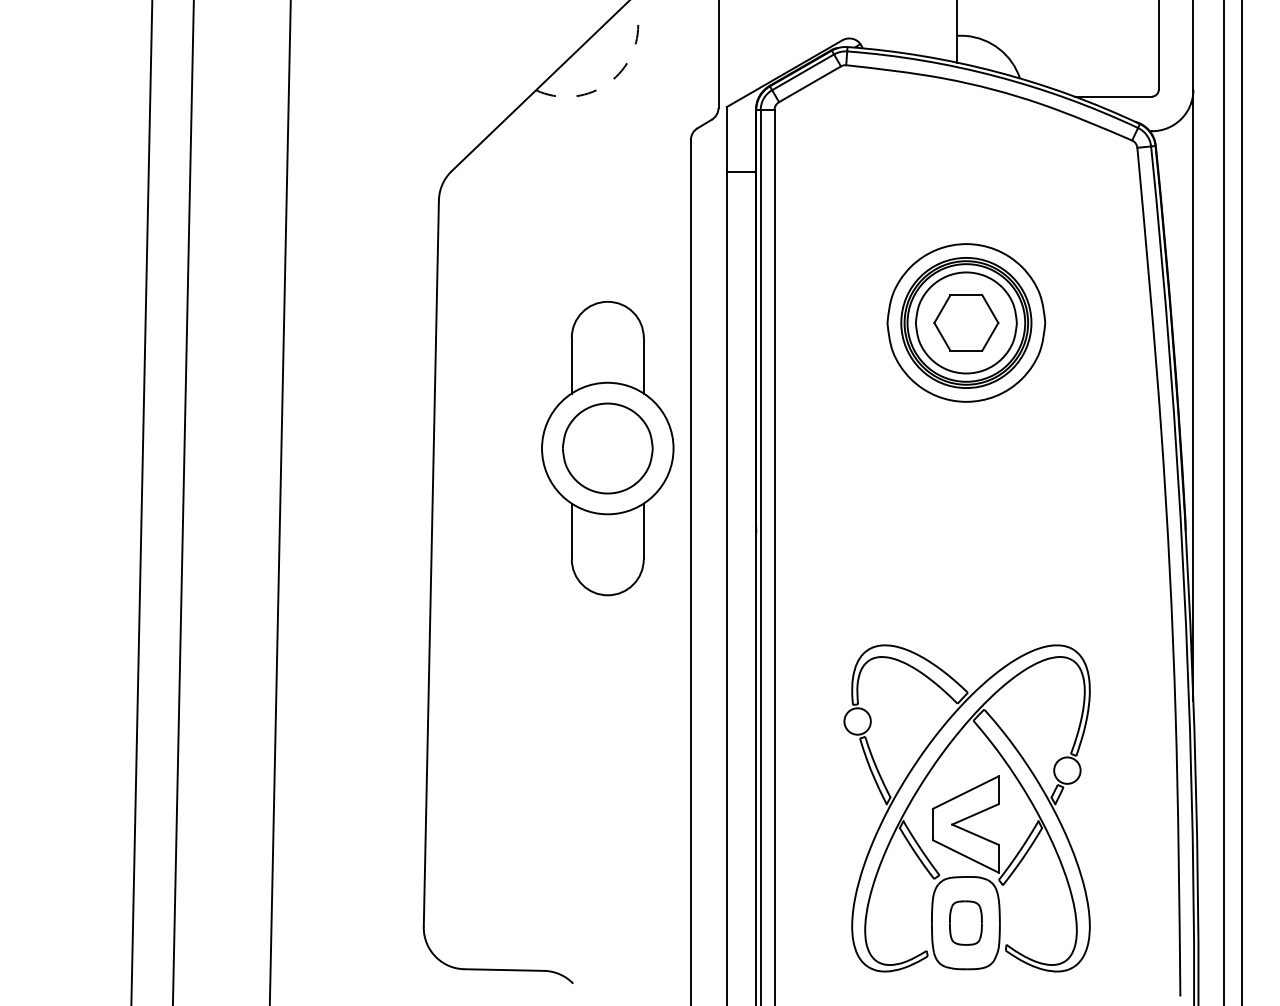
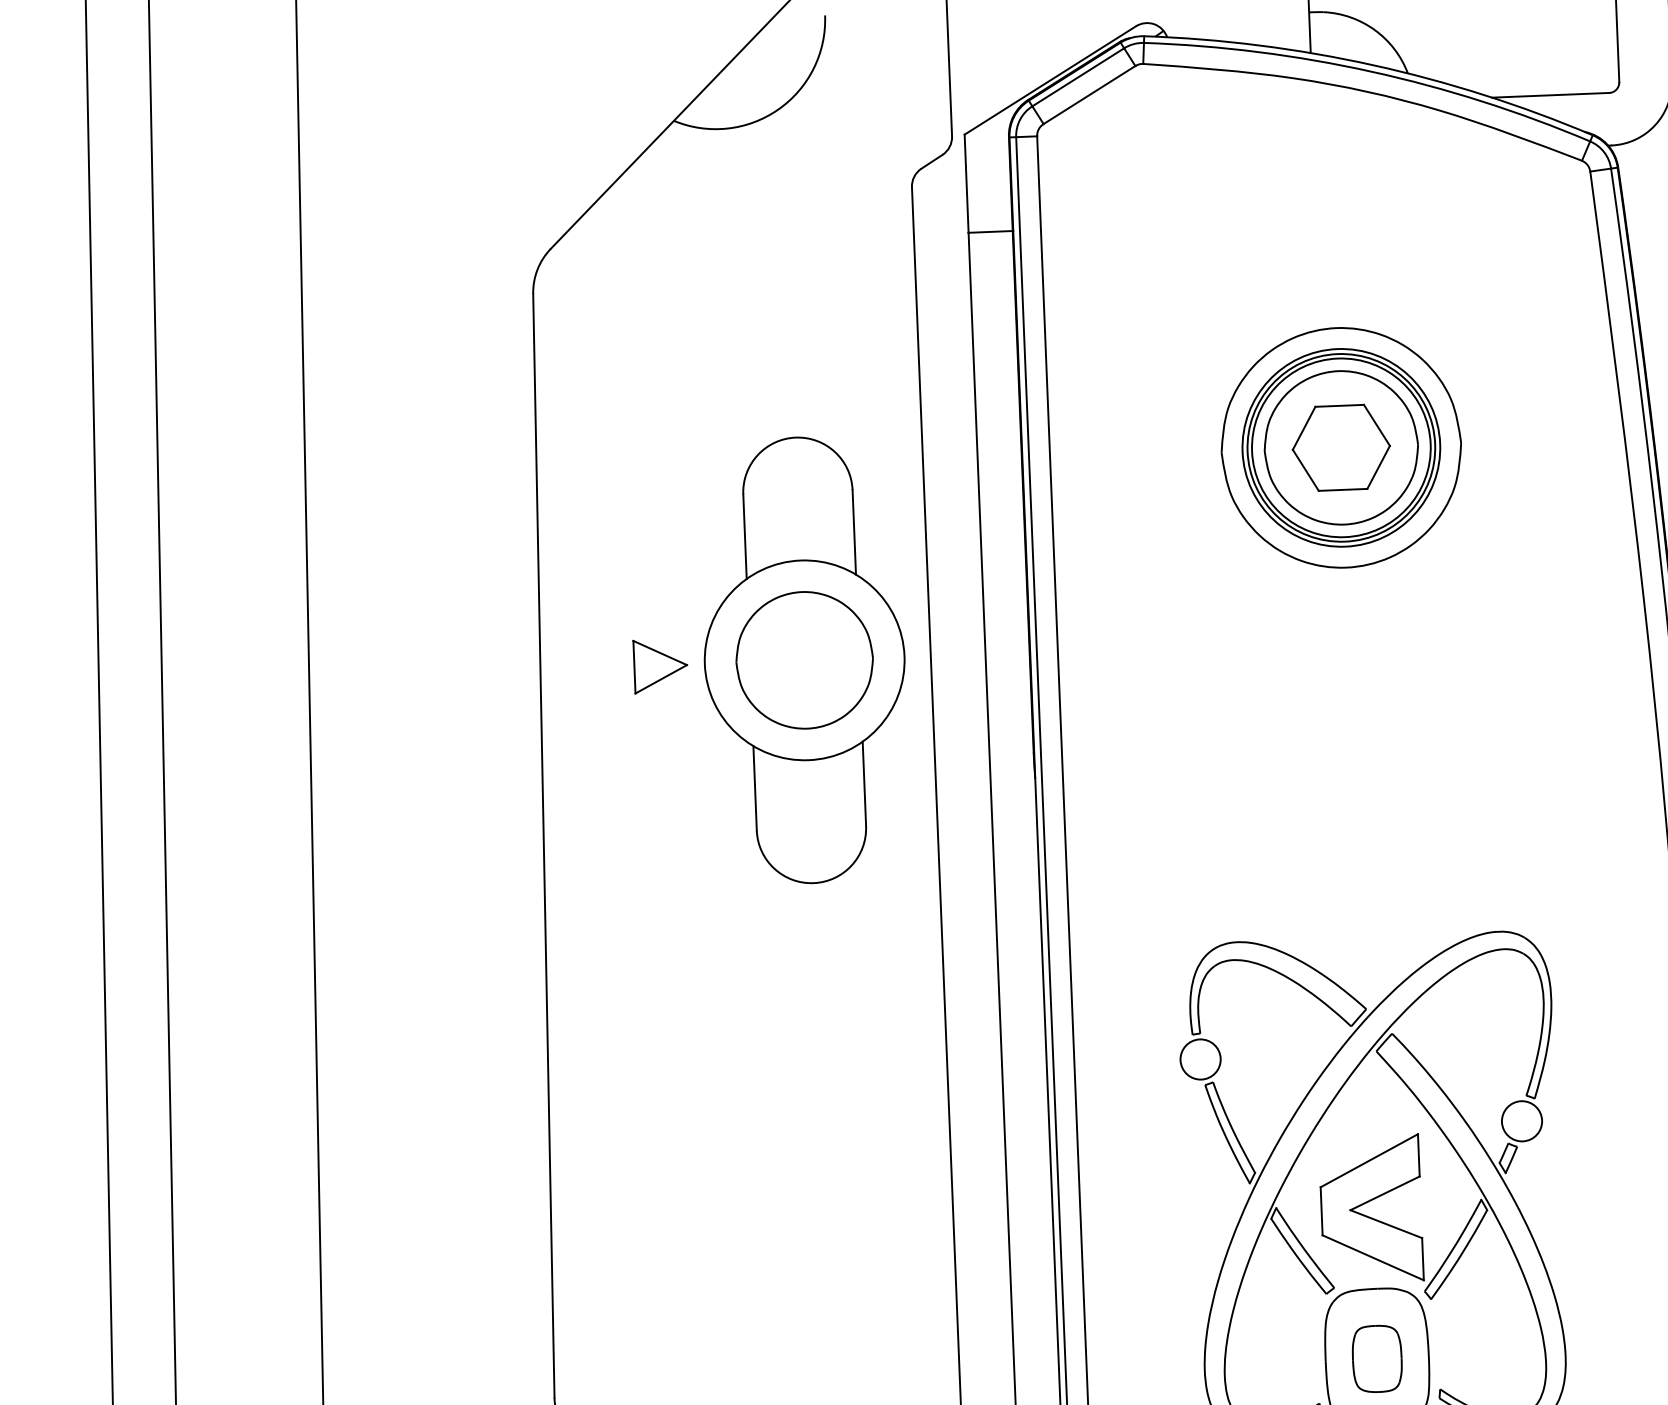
arc: (605, 85) -> (779, 109), dashed -> solid
part: (512, 448) -> (660, 666), added

